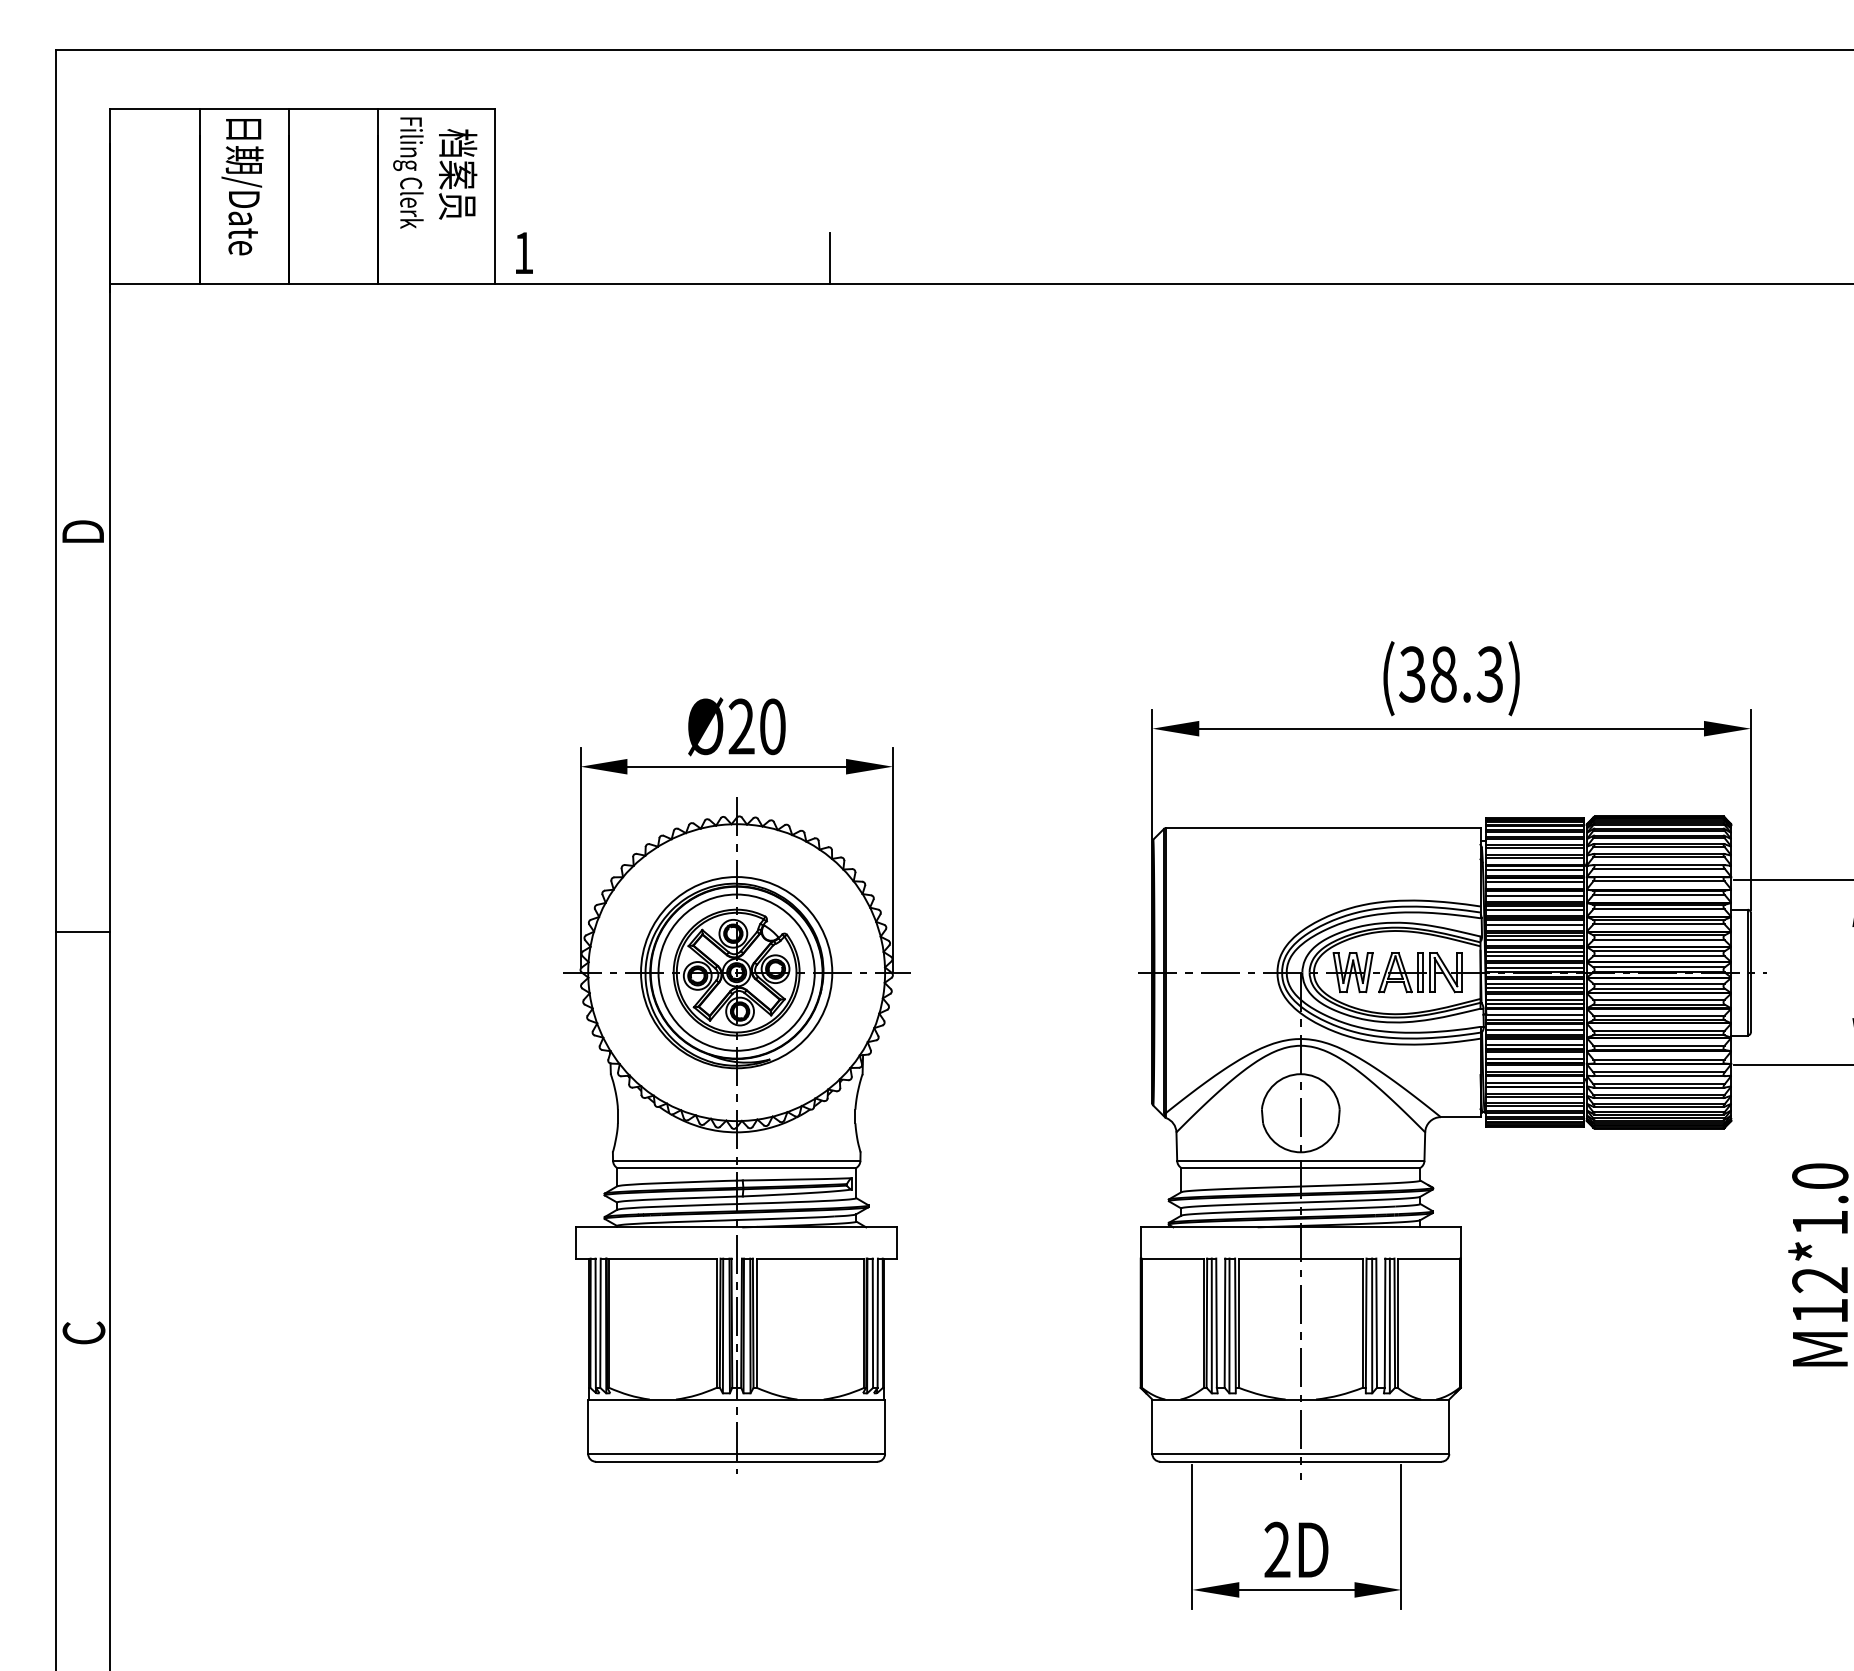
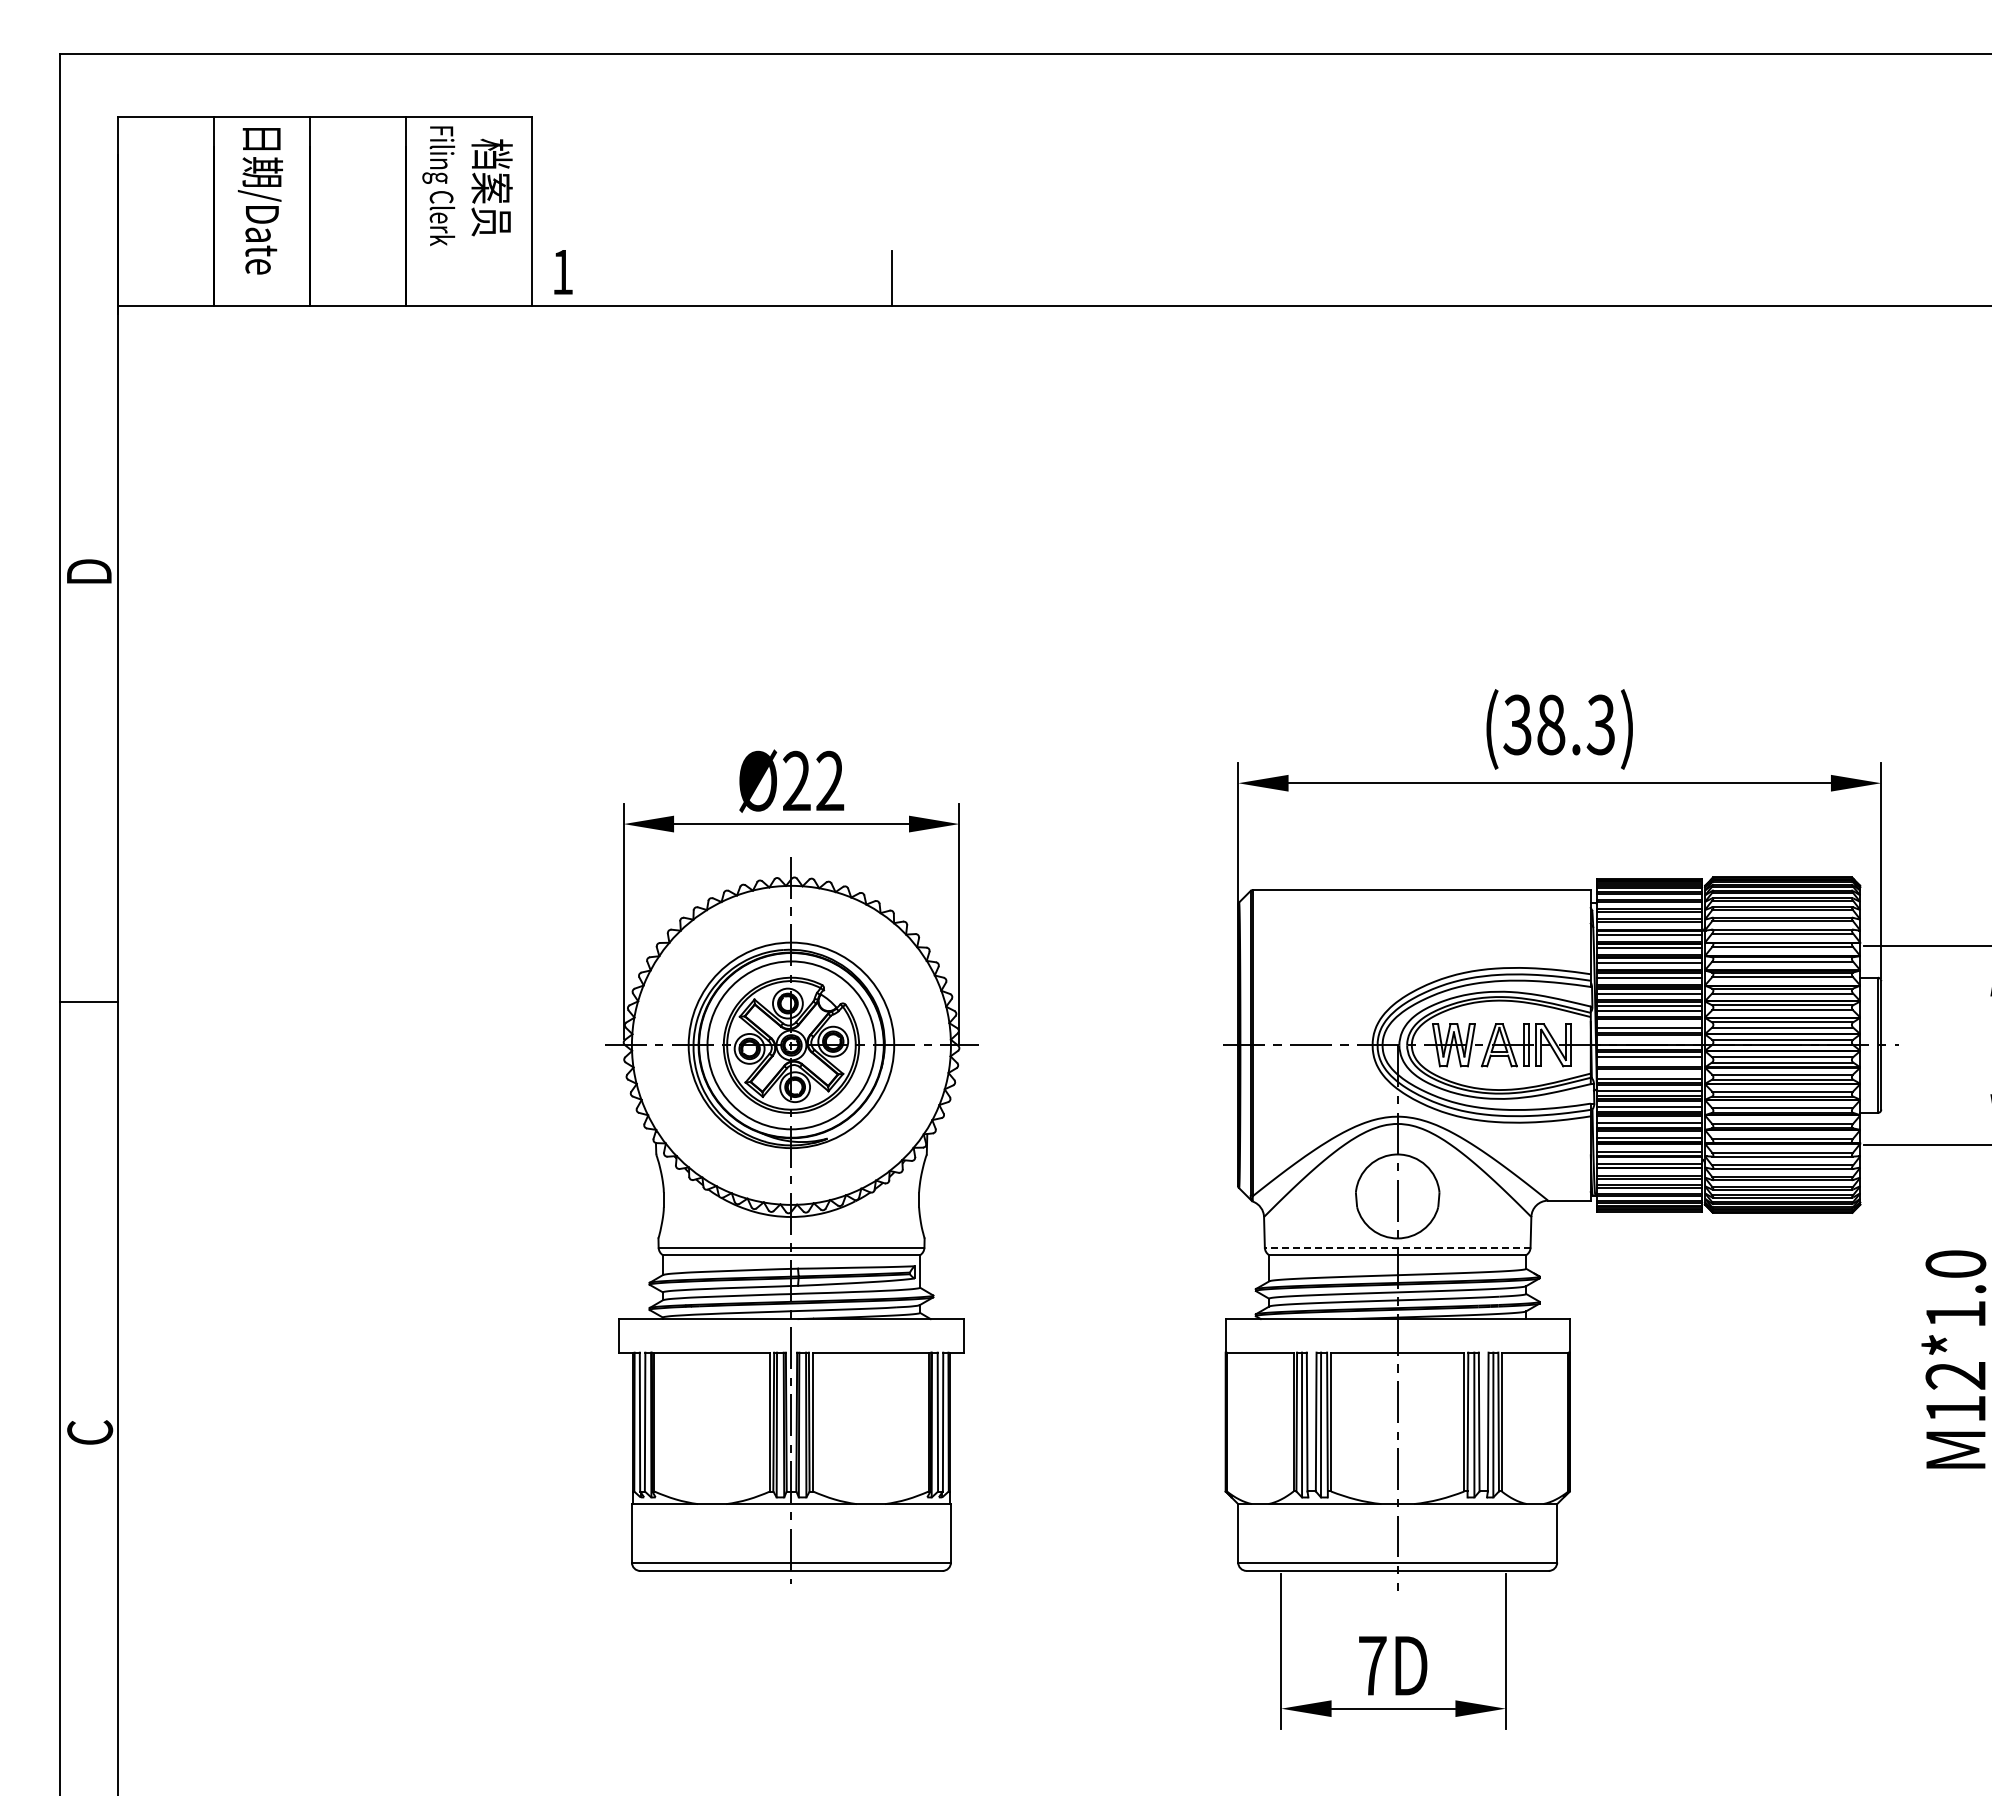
text: (772, 726) -> (830, 780), Ø20 -> Ø22
line: (1535, 951) -> (1649, 1022), removed
line: (1535, 967) -> (1649, 1039), removed
line: (1535, 988) -> (1649, 1062), removed
line: (1535, 999) -> (1649, 1074), removed
line: (1300, 1160) -> (1397, 1247), solid -> dashed
text: (1277, 1549) -> (1372, 1665), 2D -> 7D

